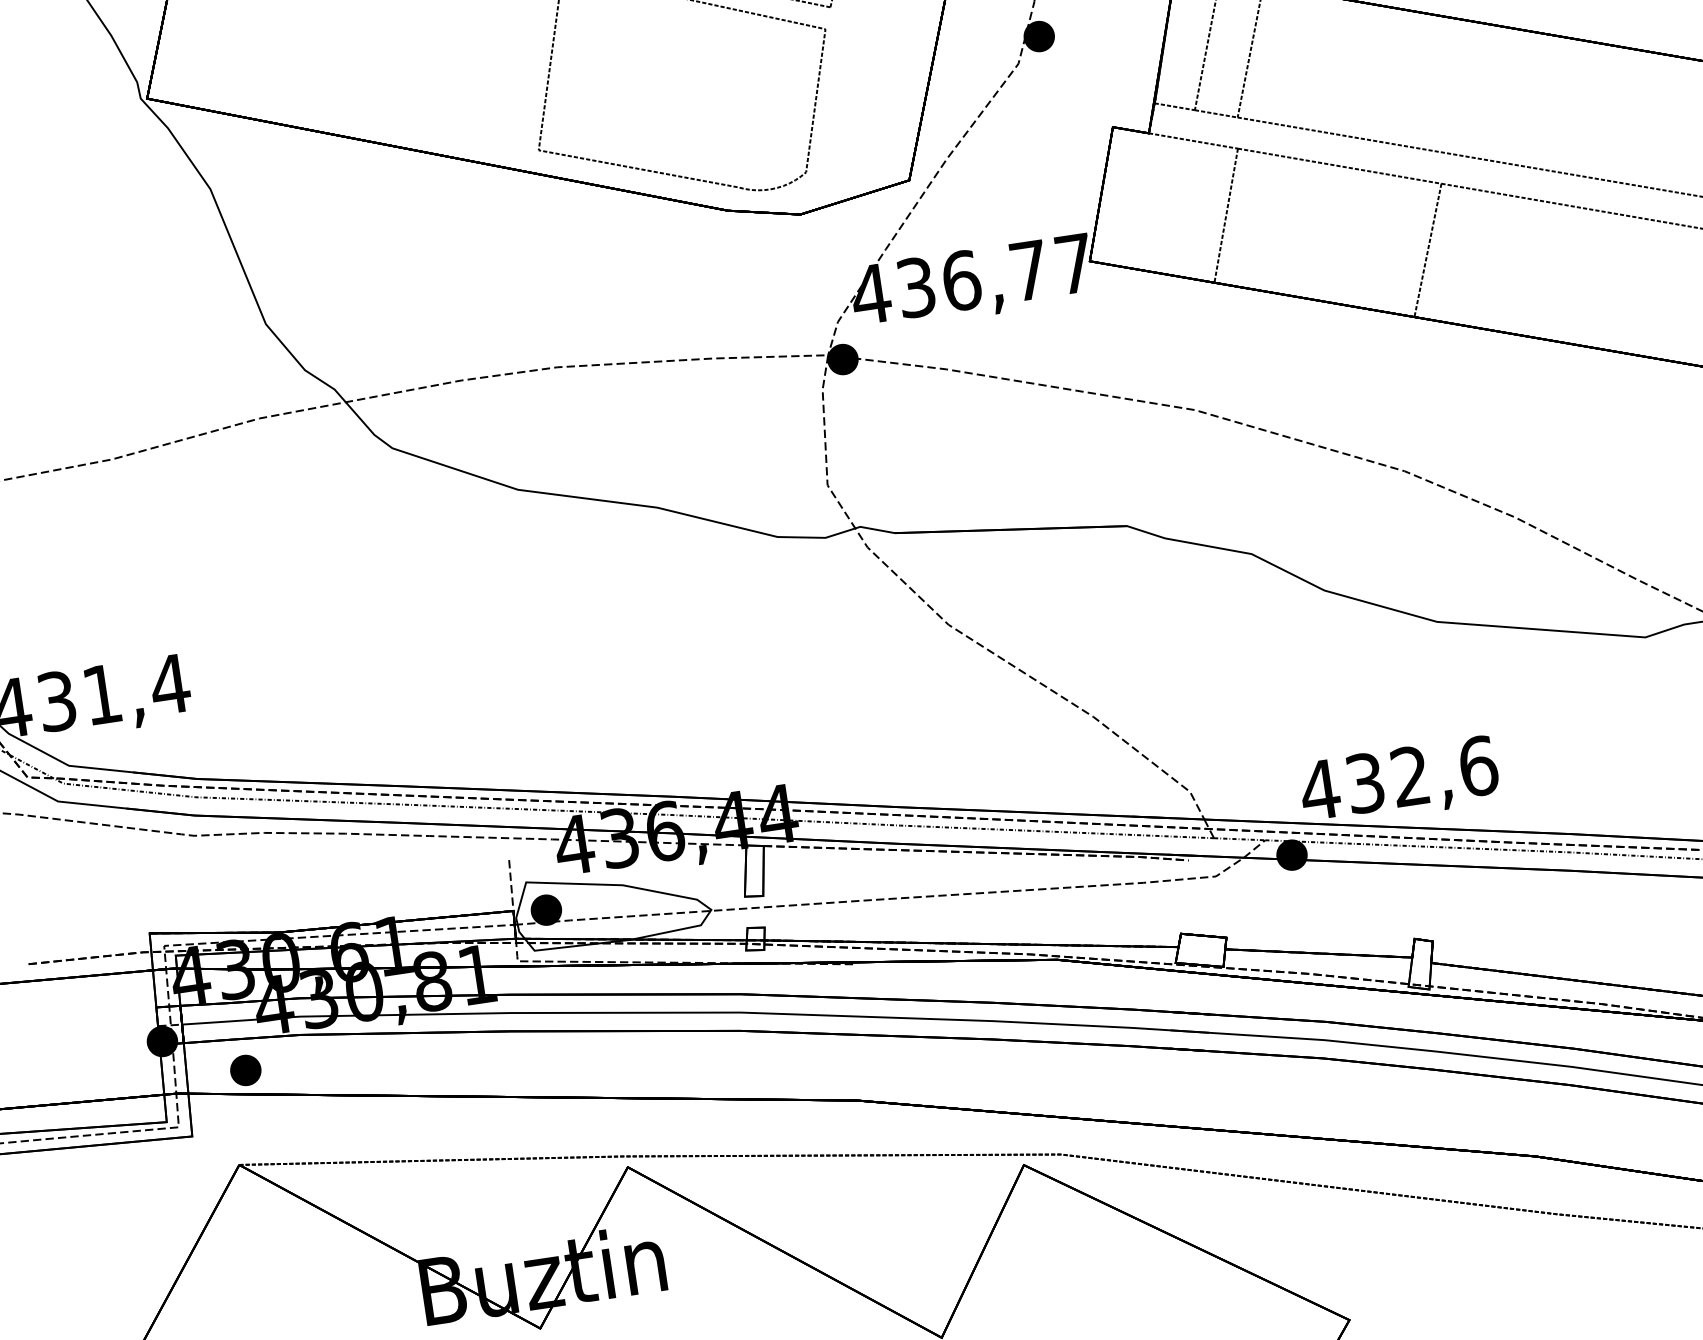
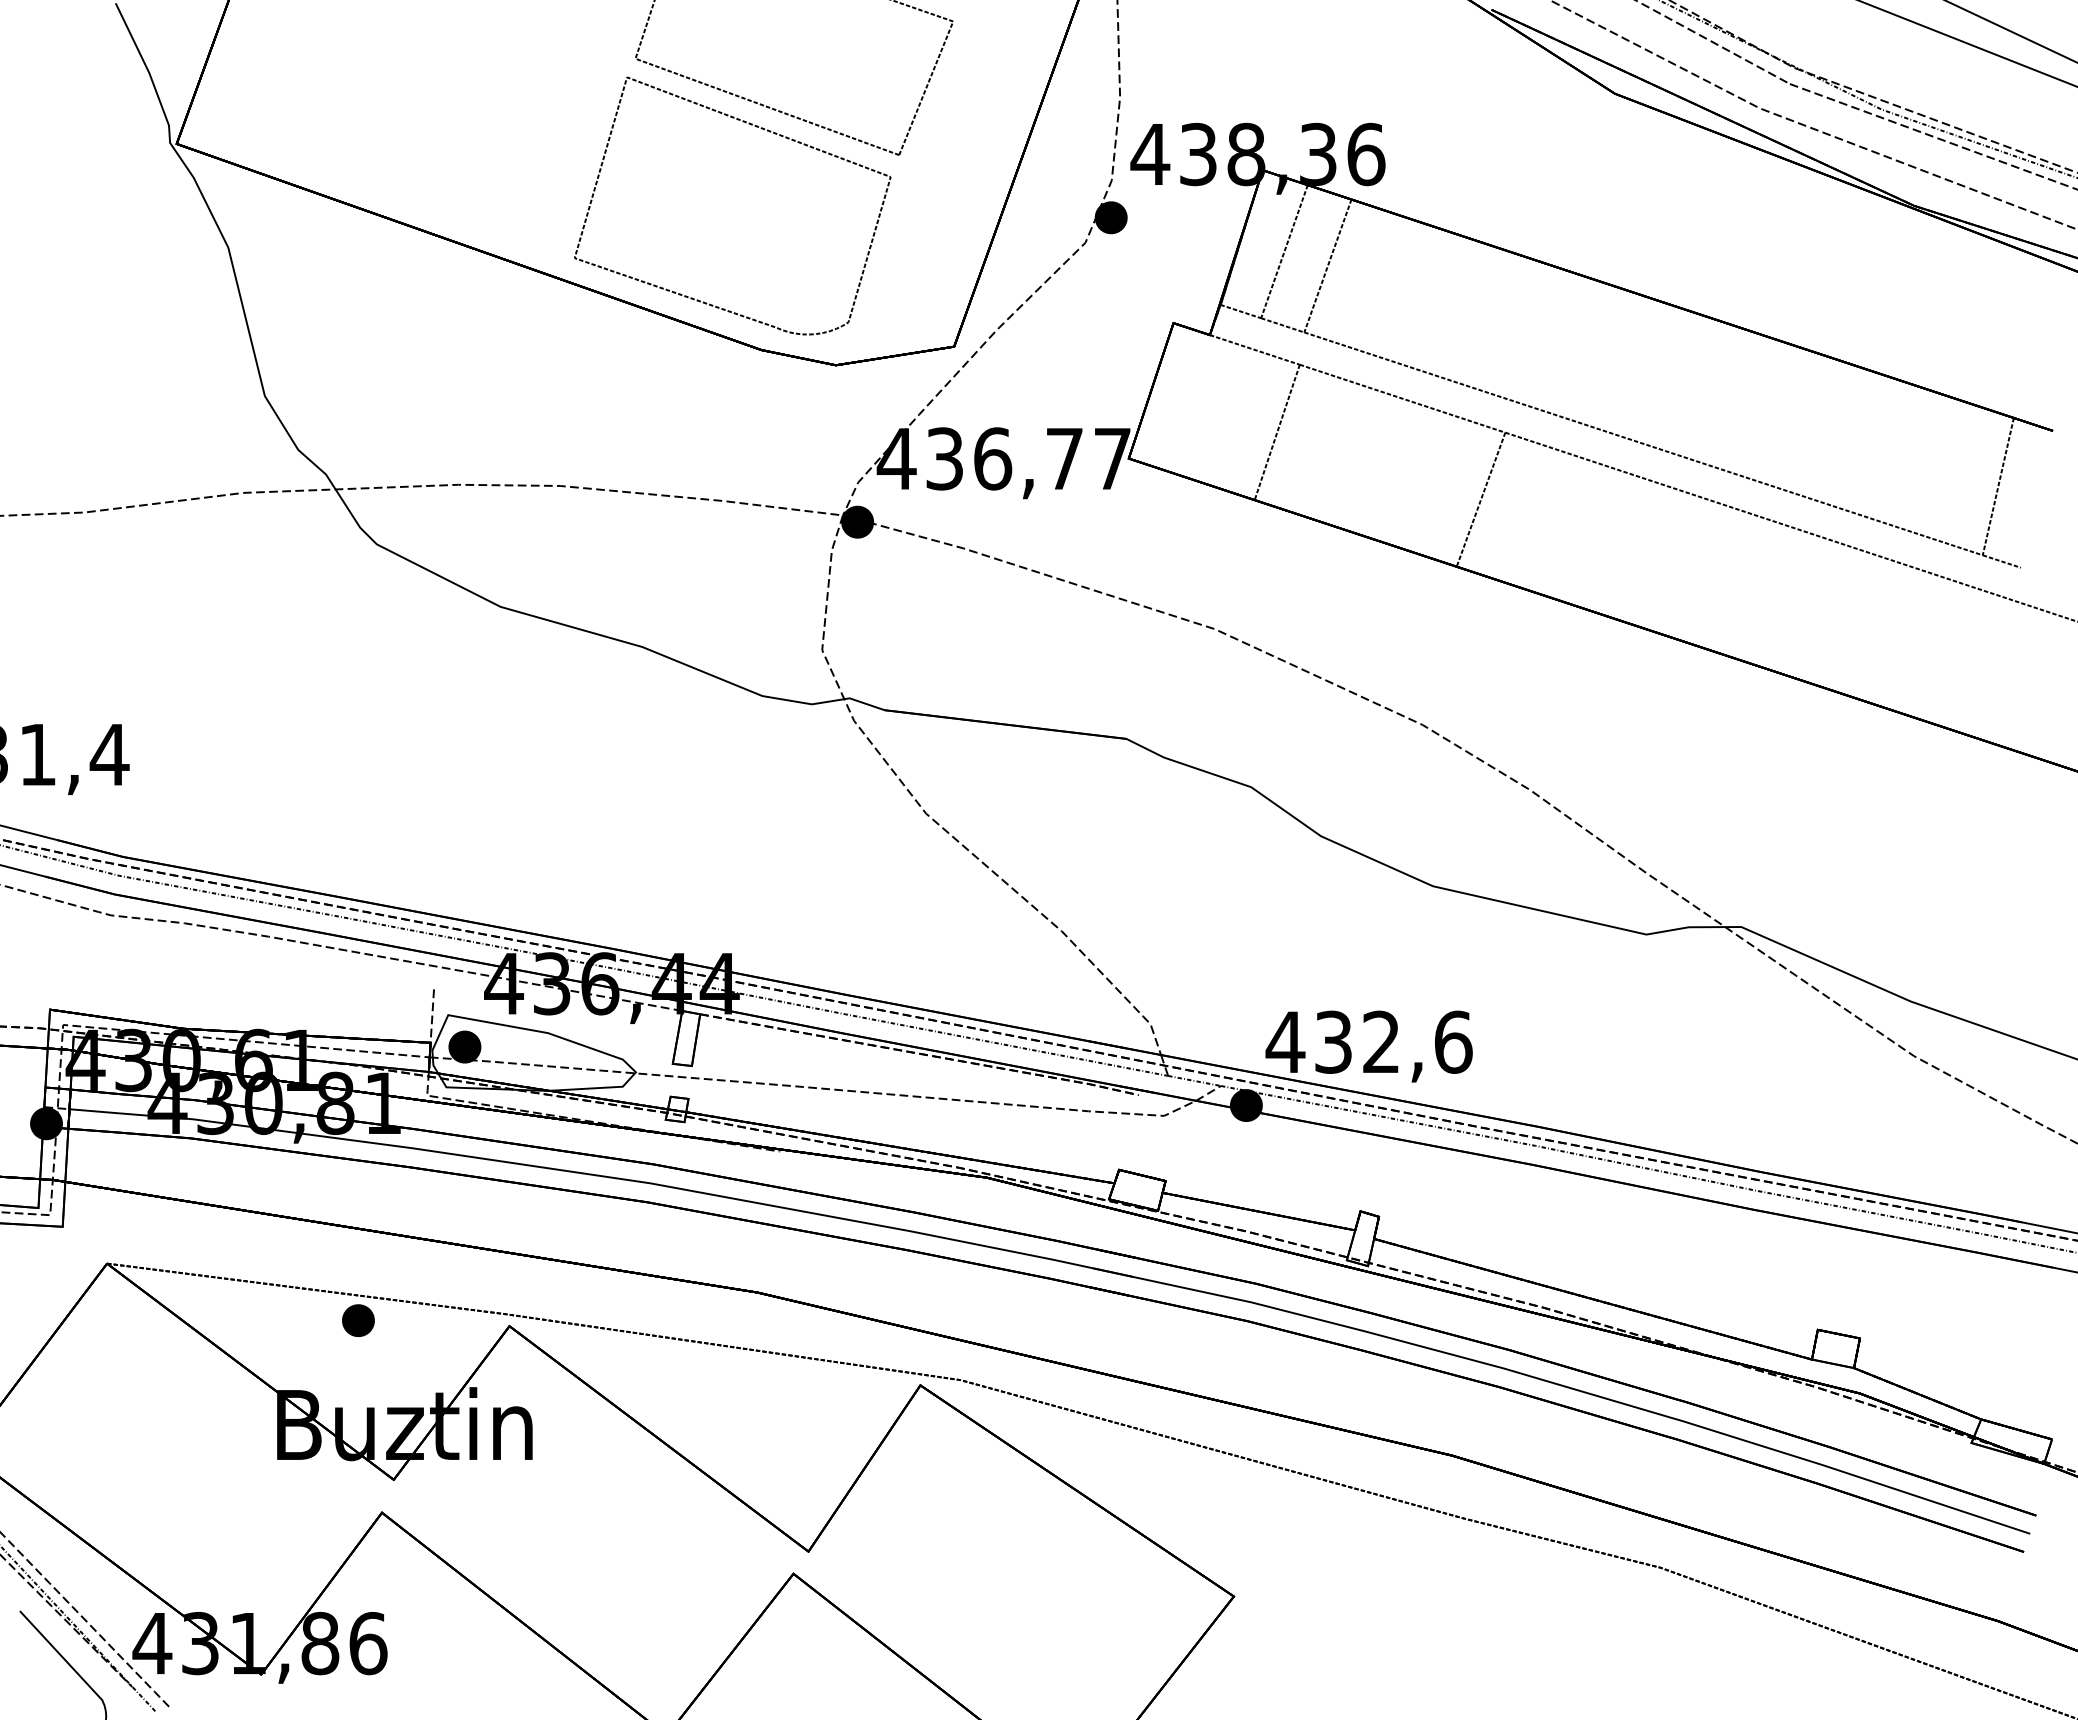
part: (245, 1070) -> (358, 1320), moved

